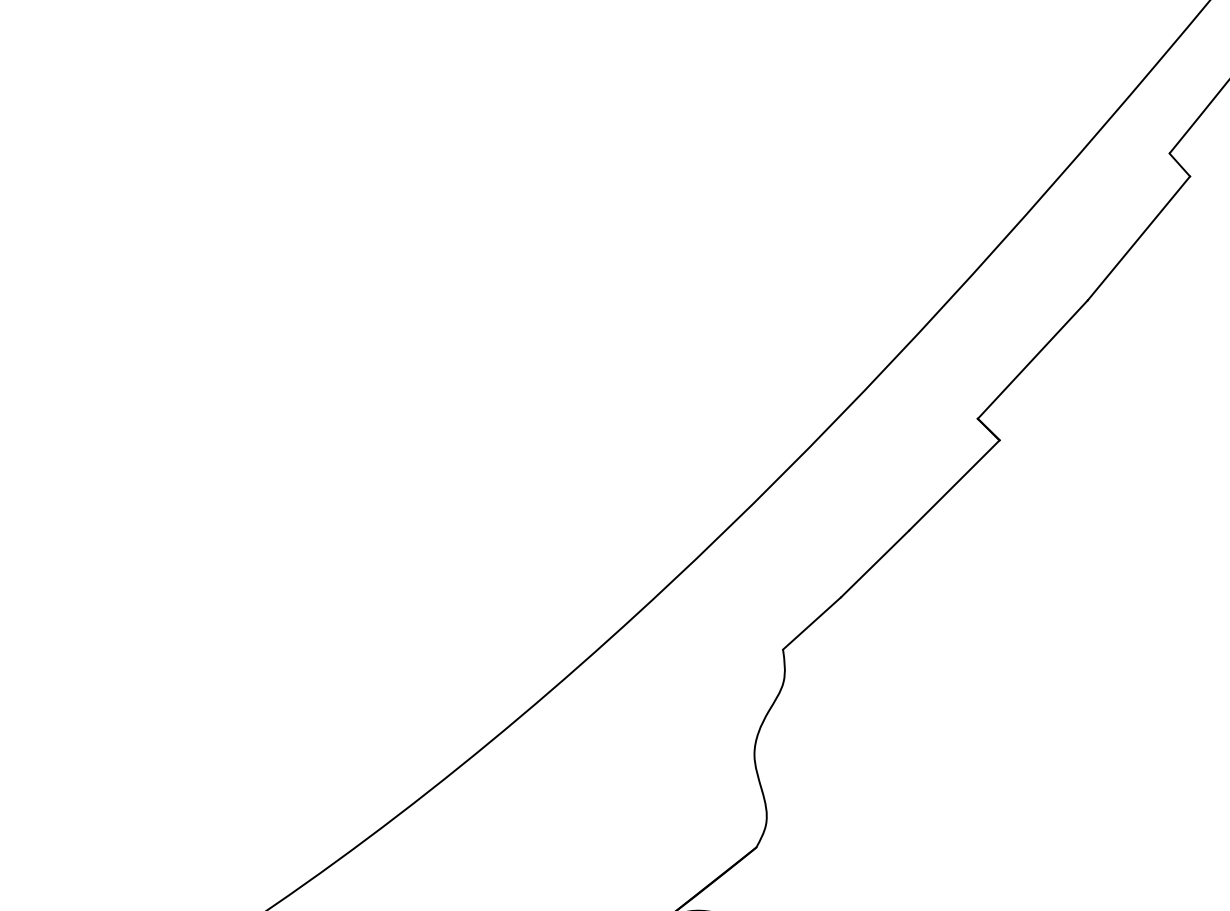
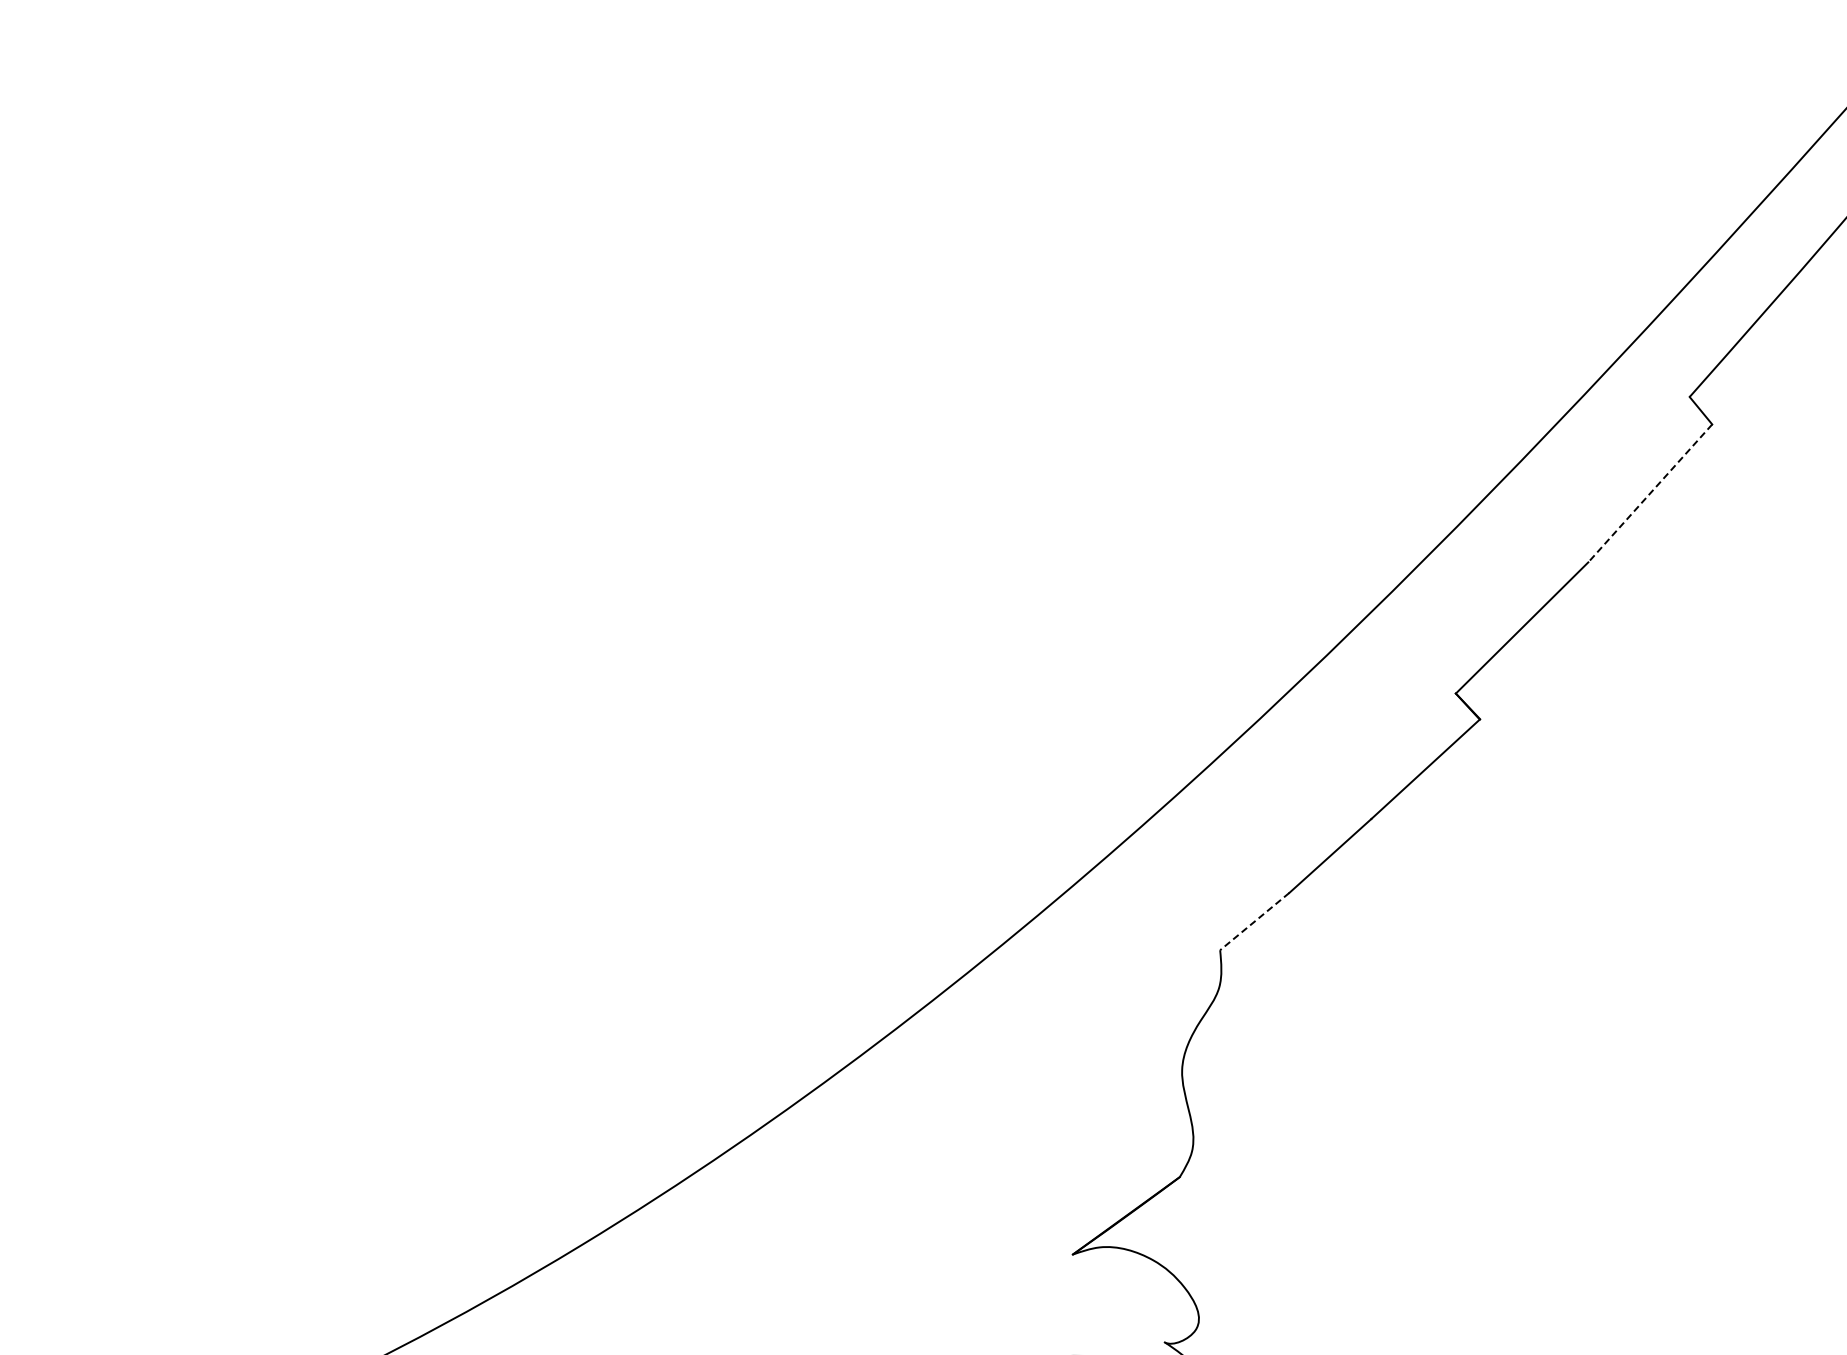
line: (1139, 238) -> (1650, 493), solid -> dashed
line: (811, 623) -> (1254, 921), solid -> dashed

